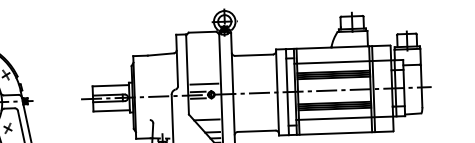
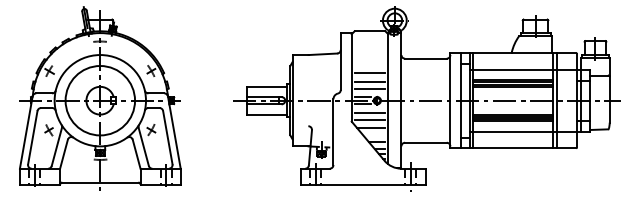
line: (203, 70) -> (369, 73), added
line: (203, 77) -> (369, 81), added
line: (204, 105) -> (369, 112), added
line: (204, 112) -> (369, 119), added

